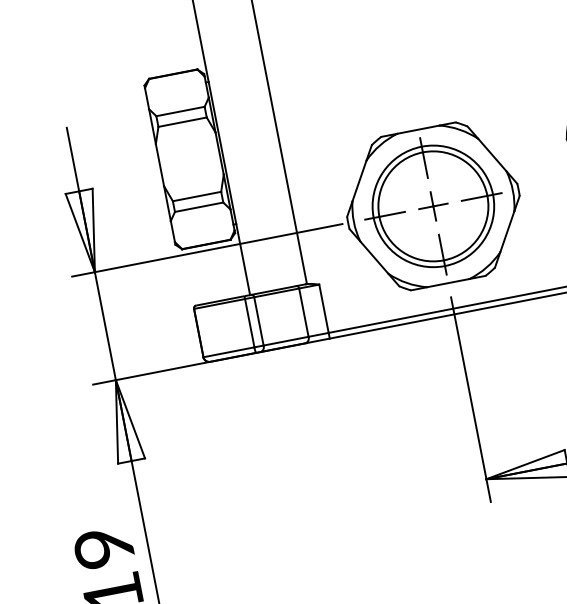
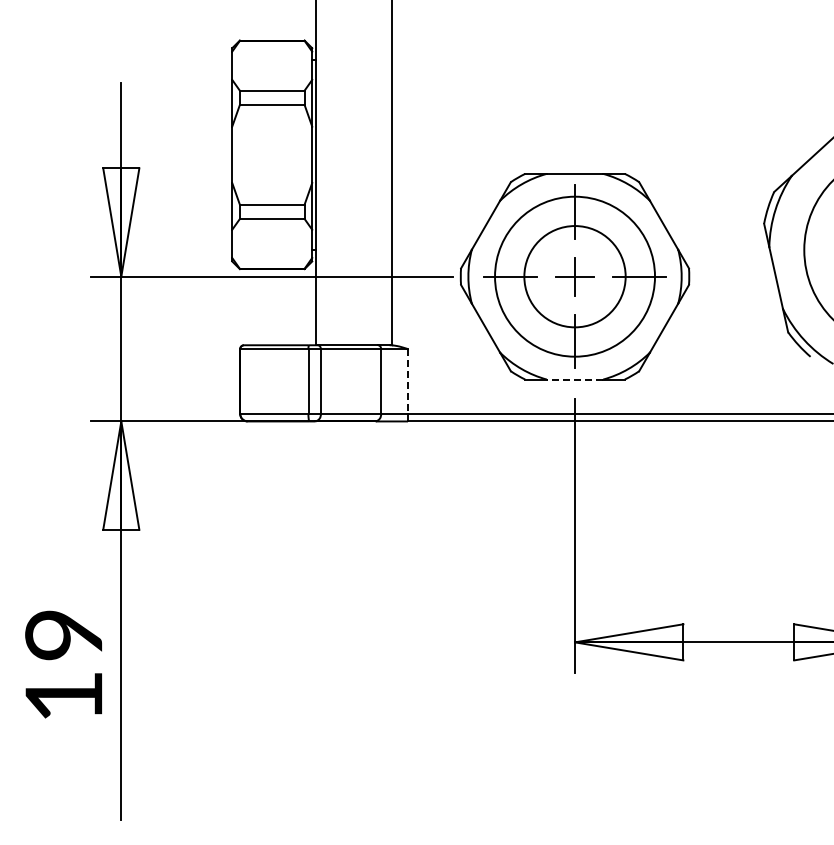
circle: (432, 206) -> (574, 276), size x0.7
line: (447, 283) -> (574, 379), solid -> dashed
line: (324, 308) -> (408, 381), solid -> dashed

